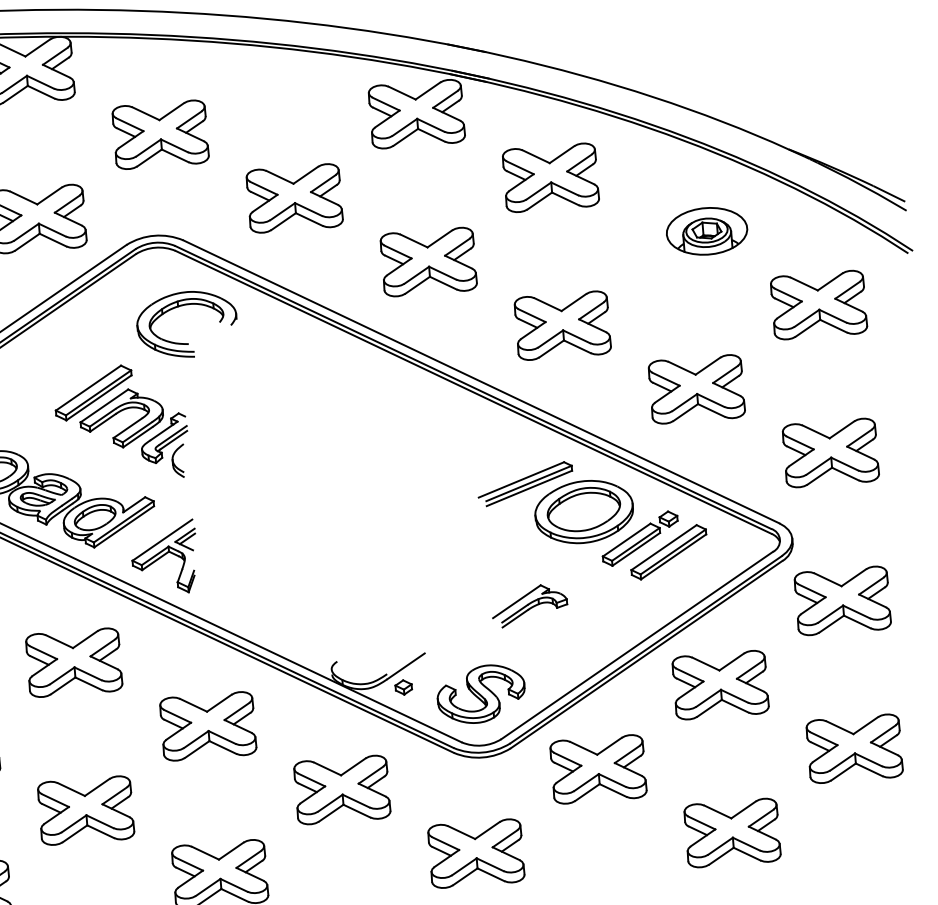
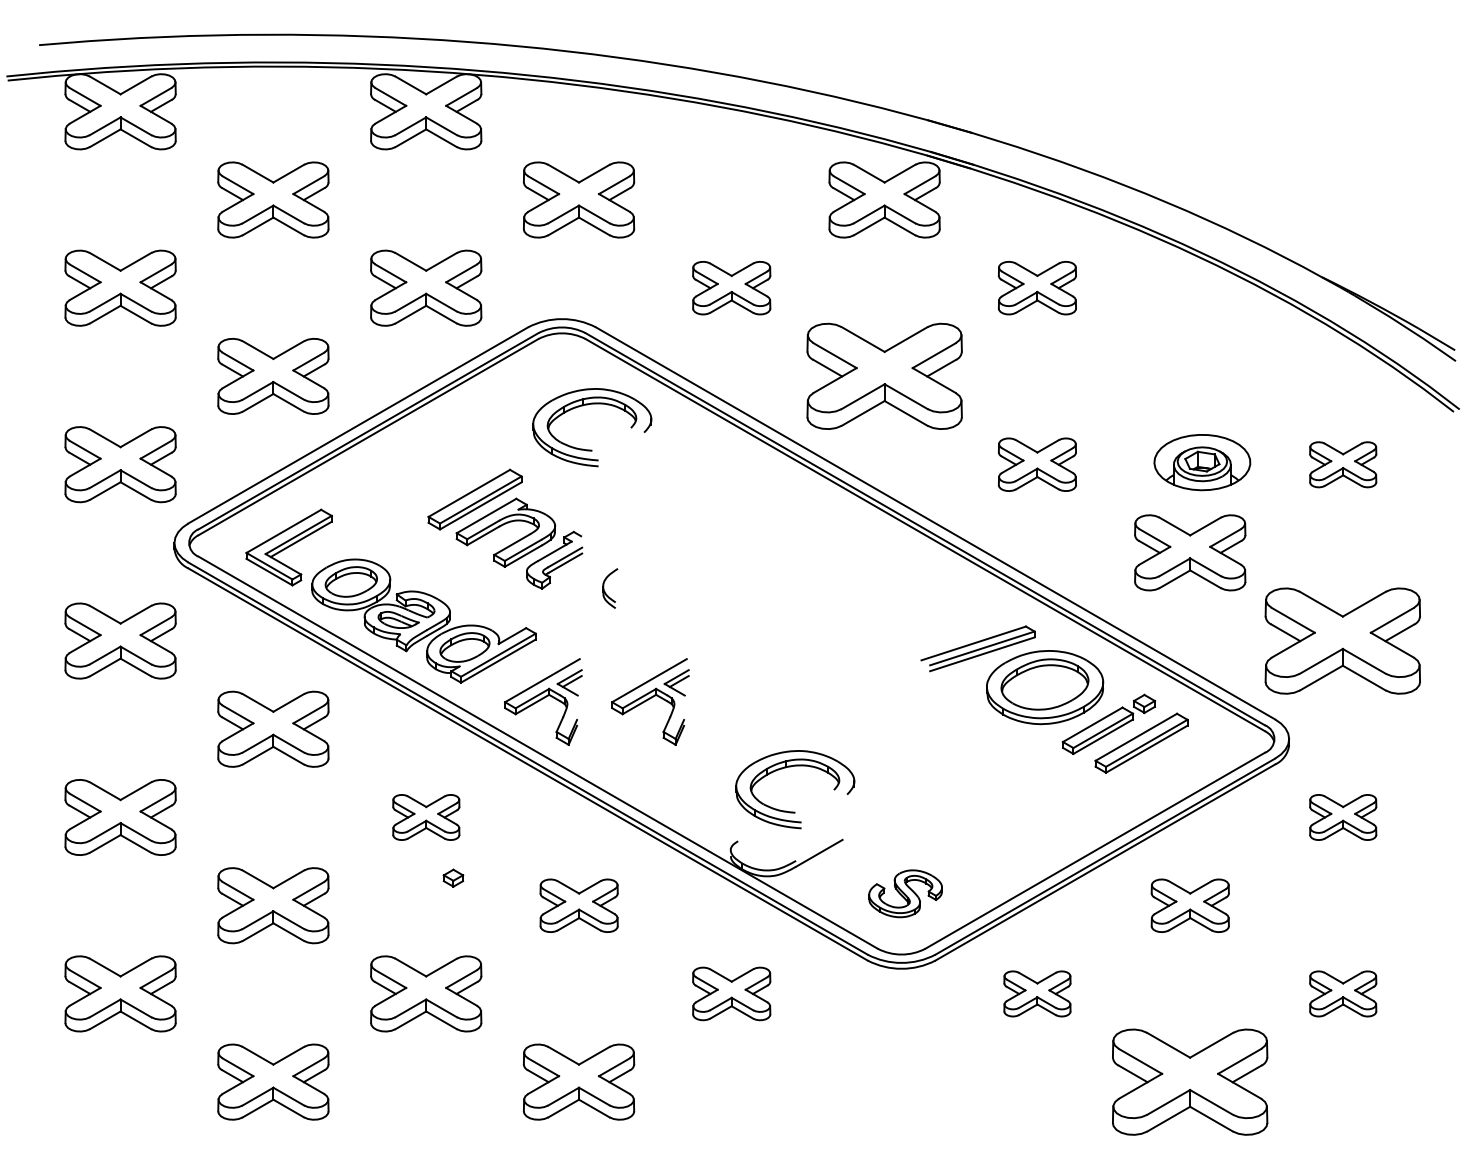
part: (550, 177) -> (1037, 287), size x0.7
part: (294, 197) -> (731, 287), size x0.7
part: (707, 231) -> (1202, 462), moved
part: (428, 262) -> (884, 376), size x1.4
part: (819, 304) -> (1343, 464), size x0.6
part: (562, 325) -> (1037, 464), size x0.7
part: (831, 452) -> (1343, 640), size x1.4
part: (178, 461) -> (610, 588), moved
part: (254, 550) -> (650, 701), added
part: (843, 600) -> (1343, 817), size x0.6
part: (529, 605) -> (971, 793), removed
part: (382, 632) -> (794, 811), added
part: (74, 662) -> (426, 817), size x0.6
part: (720, 684) -> (1190, 905), size x0.7
part: (403, 686) -> (453, 877), moved
part: (481, 694) -> (905, 893), size x0.7
part: (208, 726) -> (579, 905), size x0.7
part: (855, 748) -> (1343, 993), size x0.6
part: (598, 769) -> (1037, 993), size x0.6
part: (341, 789) -> (731, 993), size x0.7
part: (732, 832) -> (1190, 1081), size x1.4
part: (476, 853) -> (884, 1081), removed

